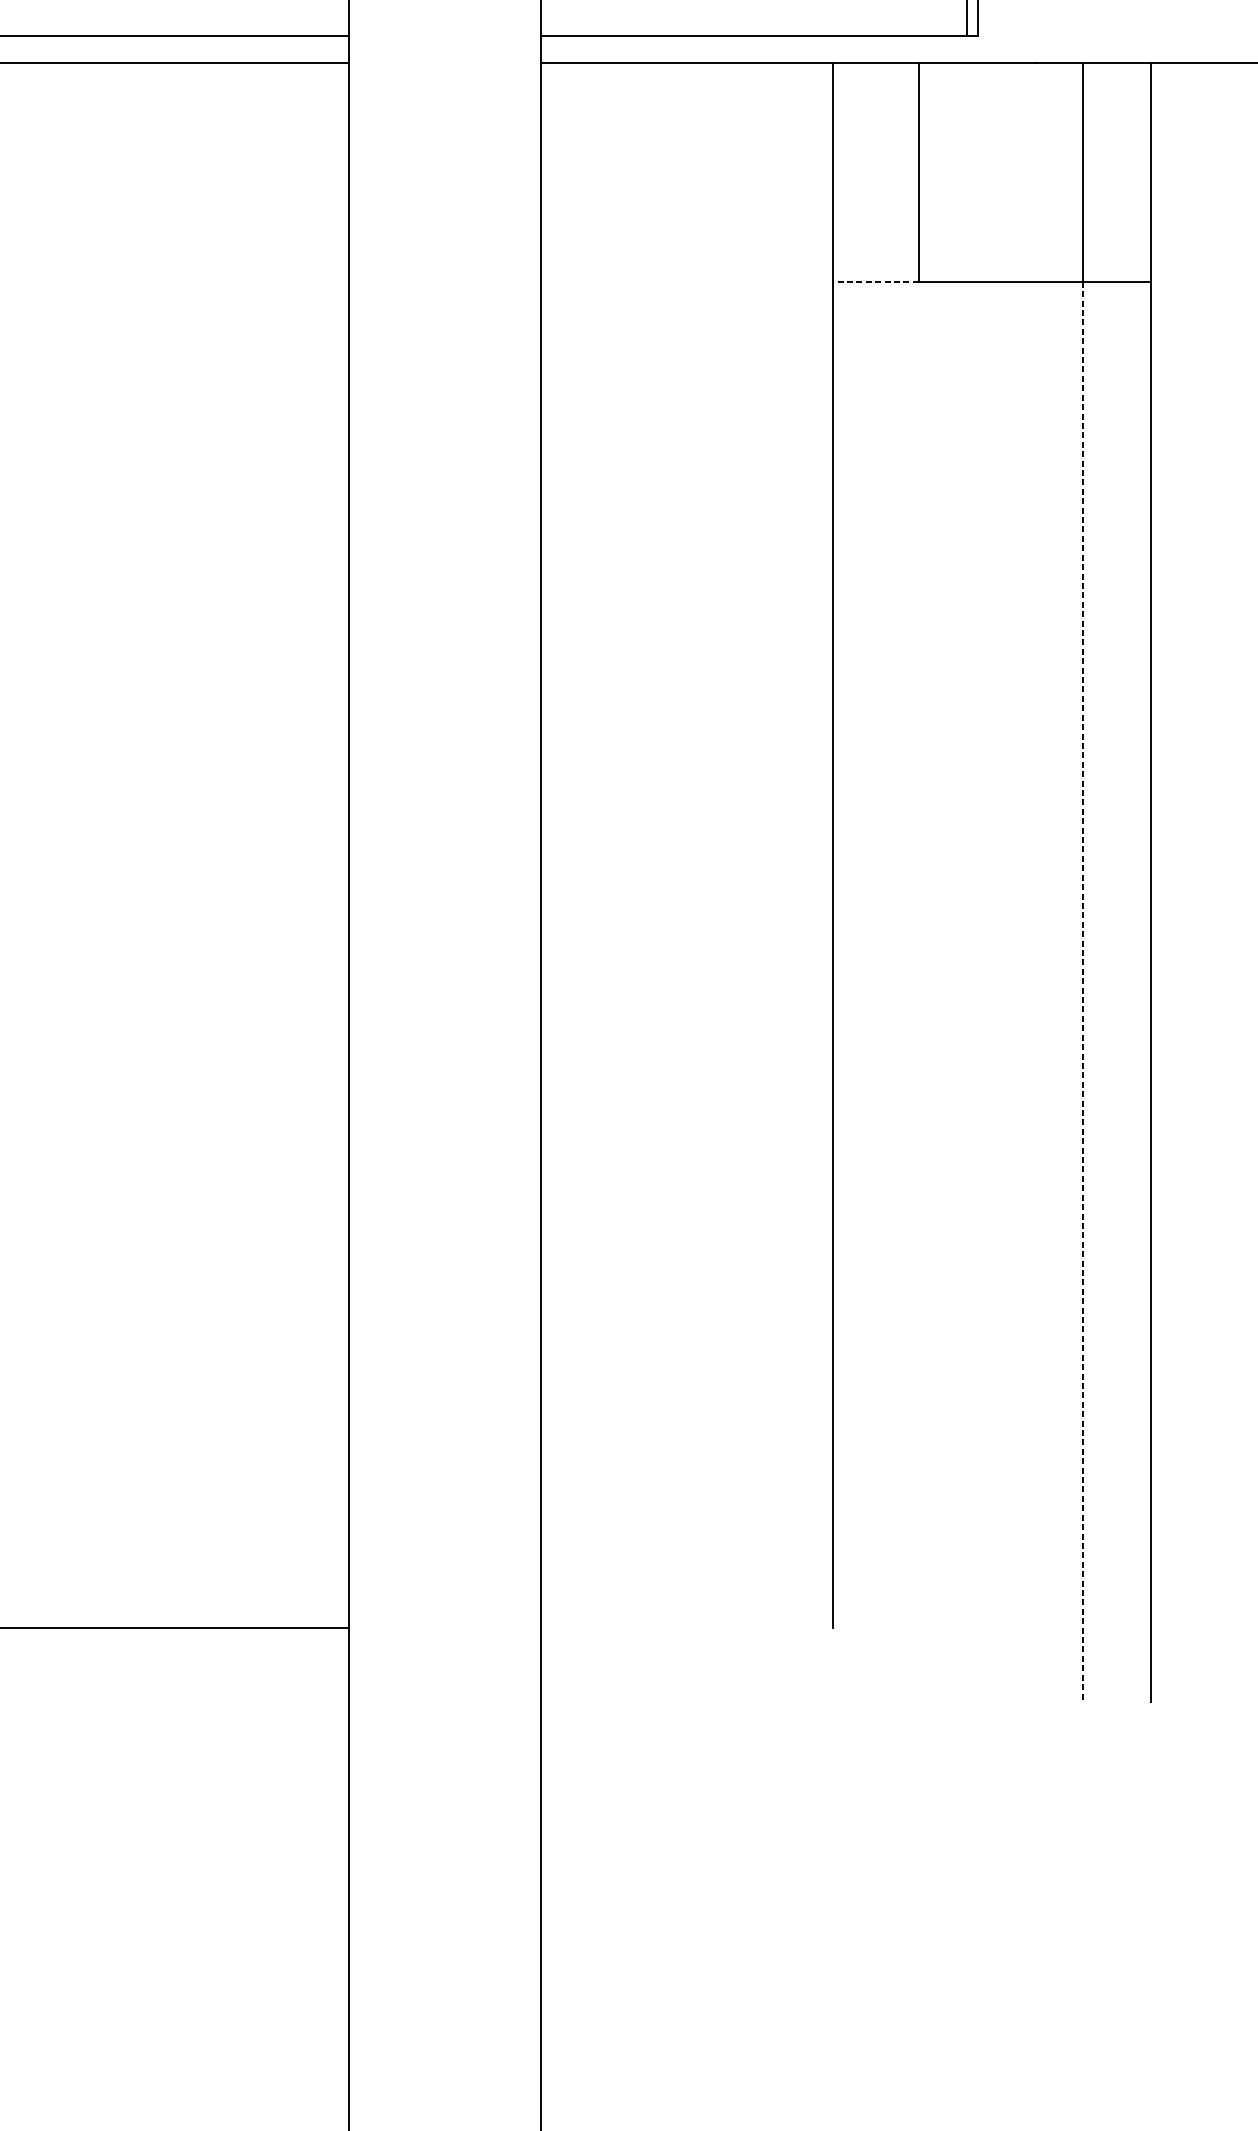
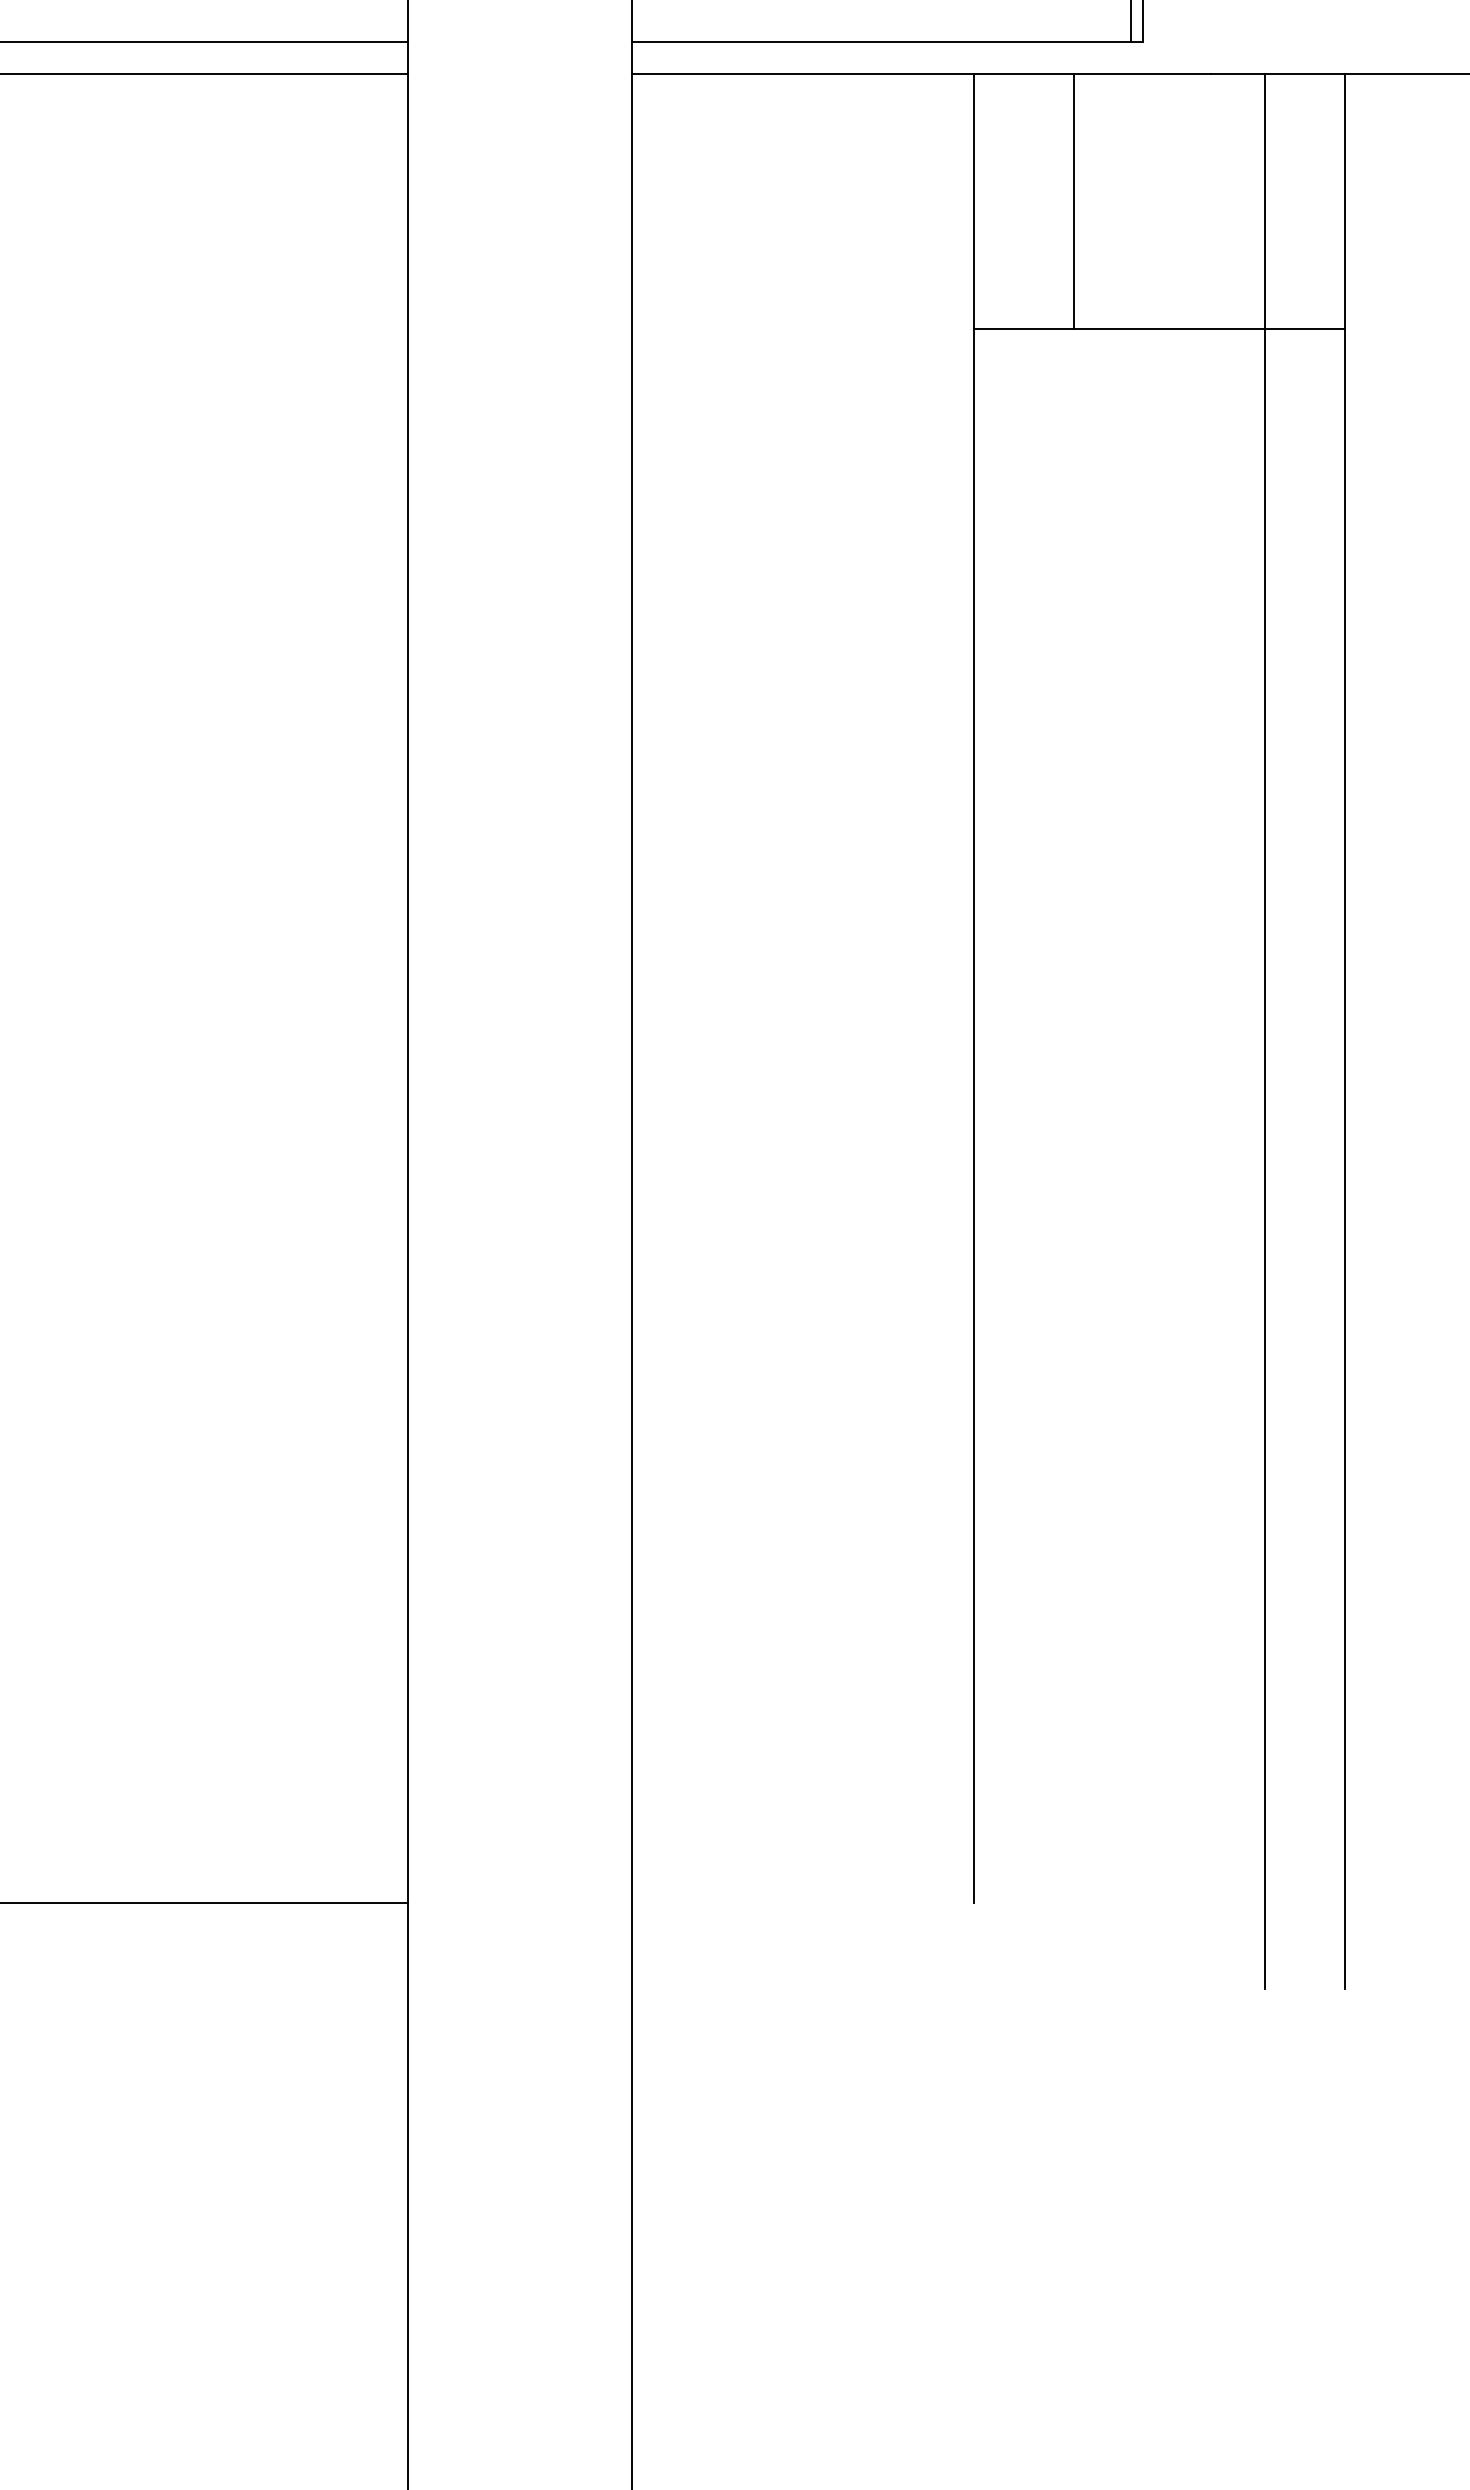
line: (875, 282) -> (1023, 329), dashed -> solid
line: (1082, 991) -> (1265, 1158), dashed -> solid

